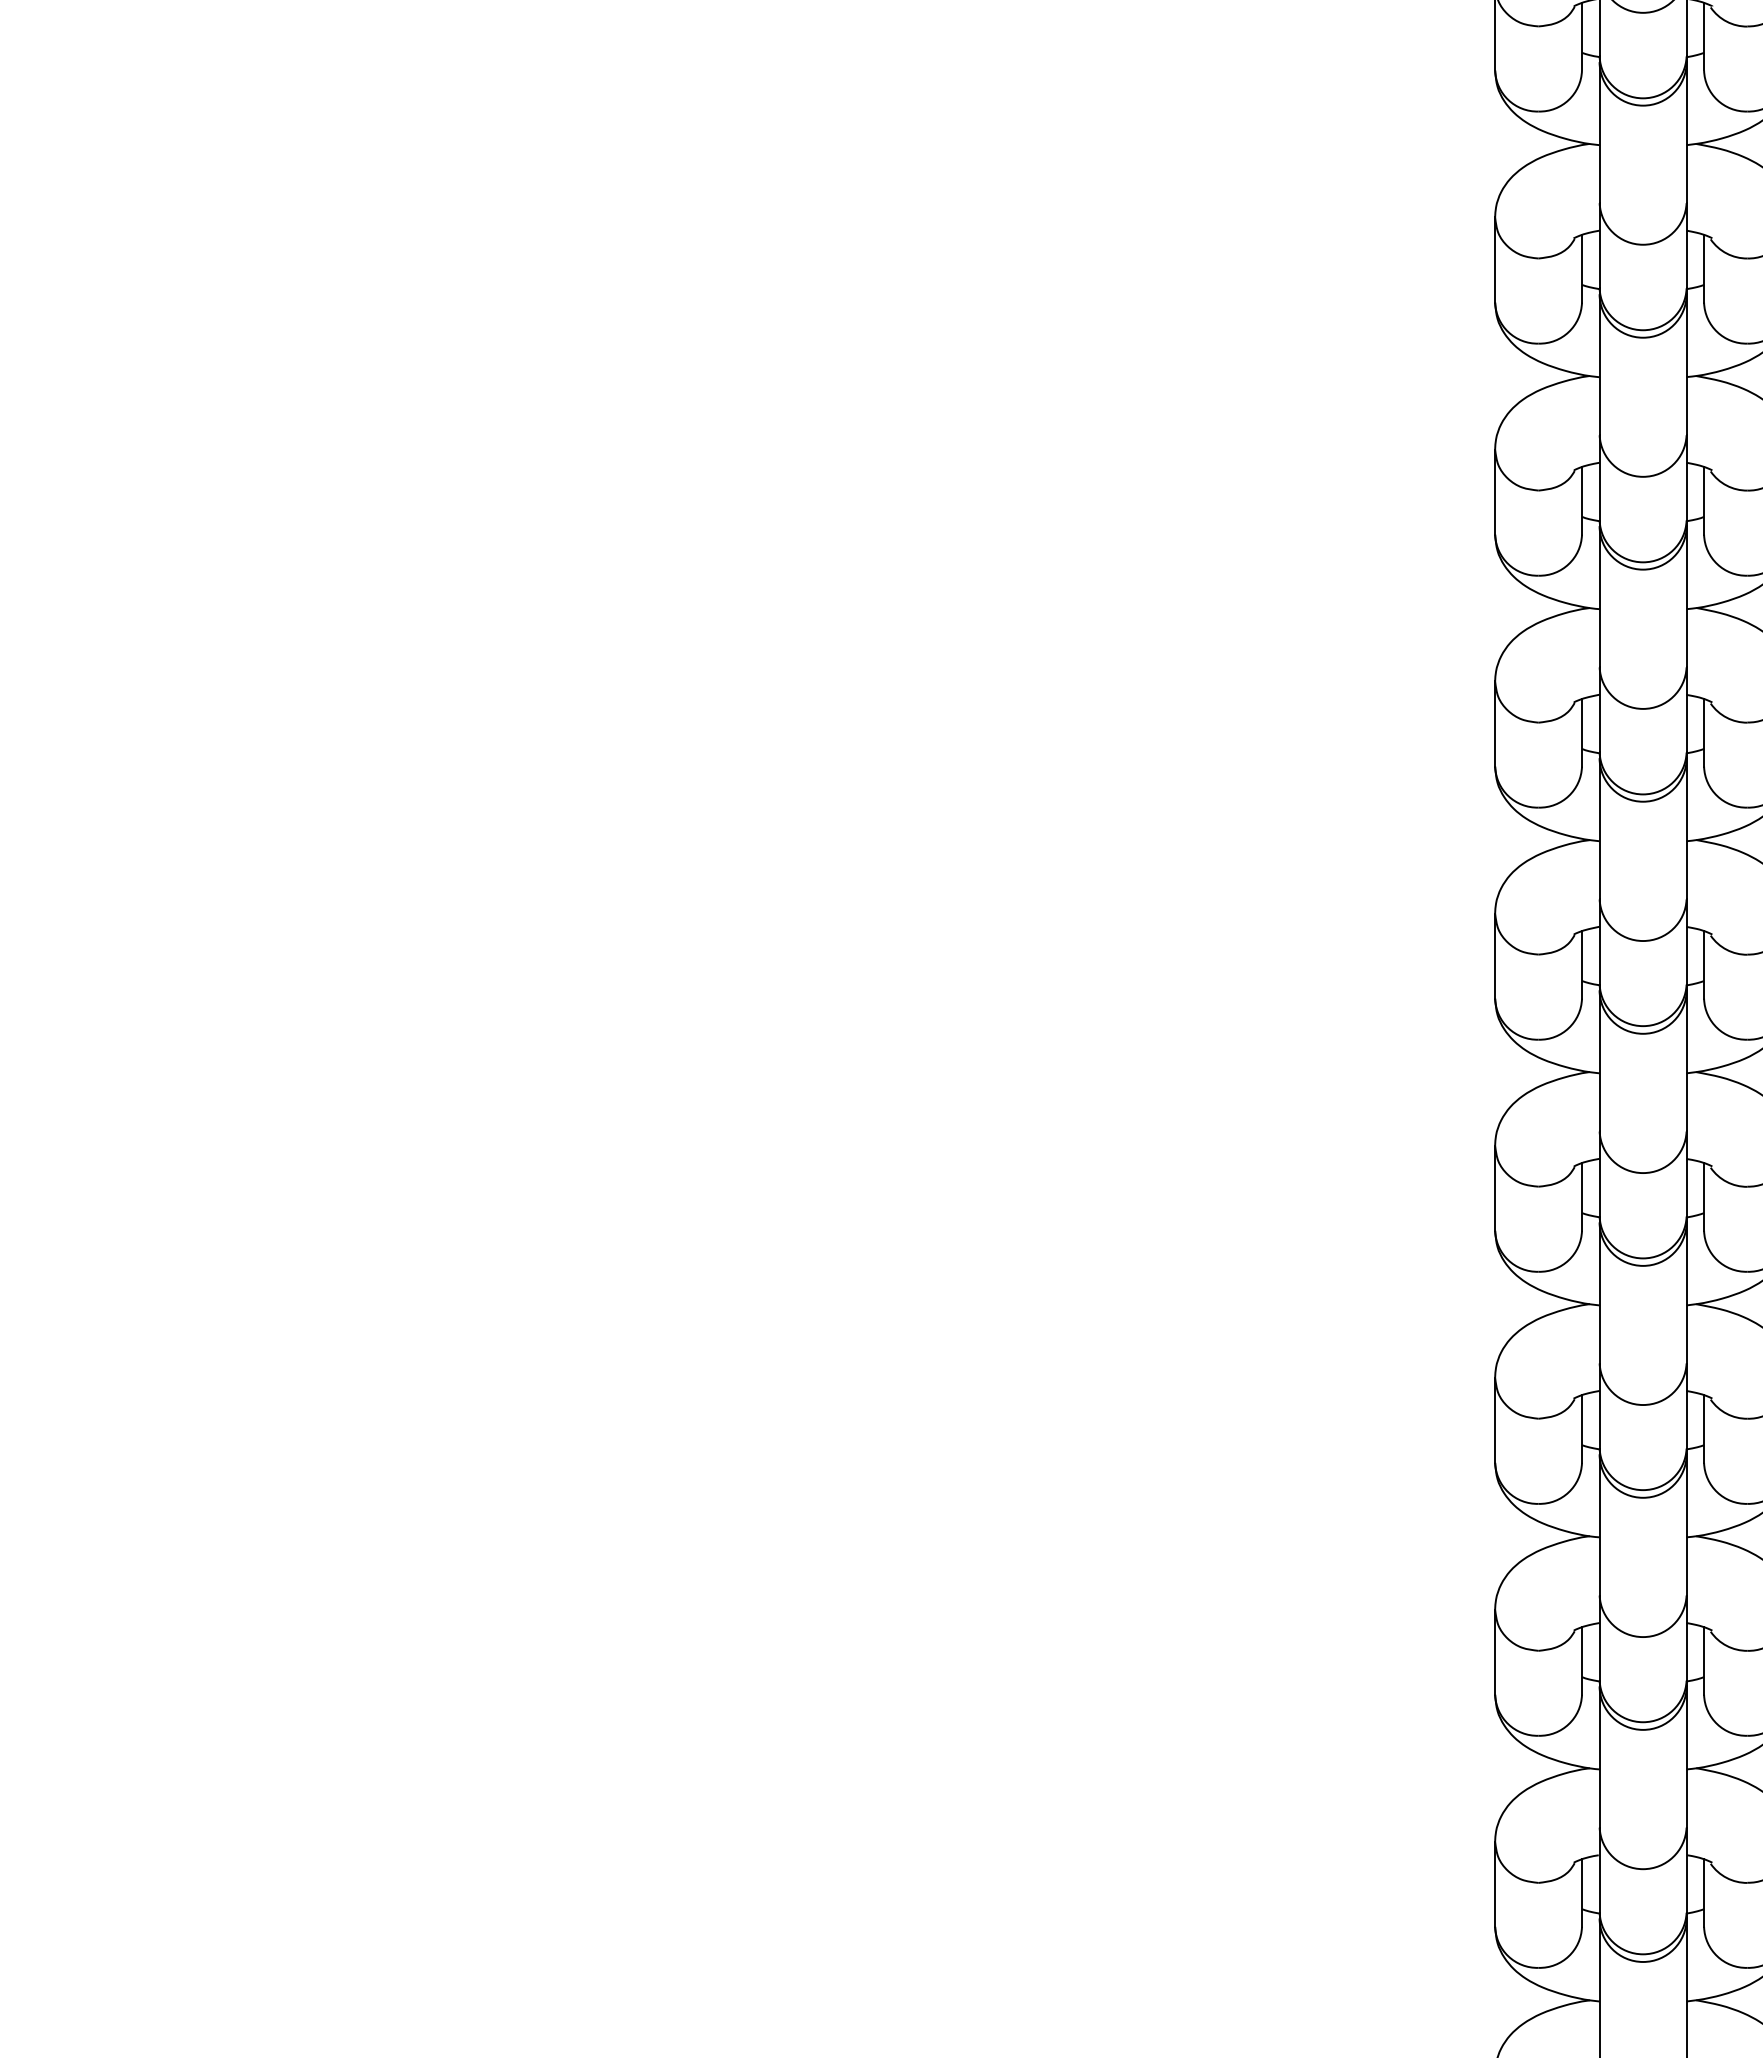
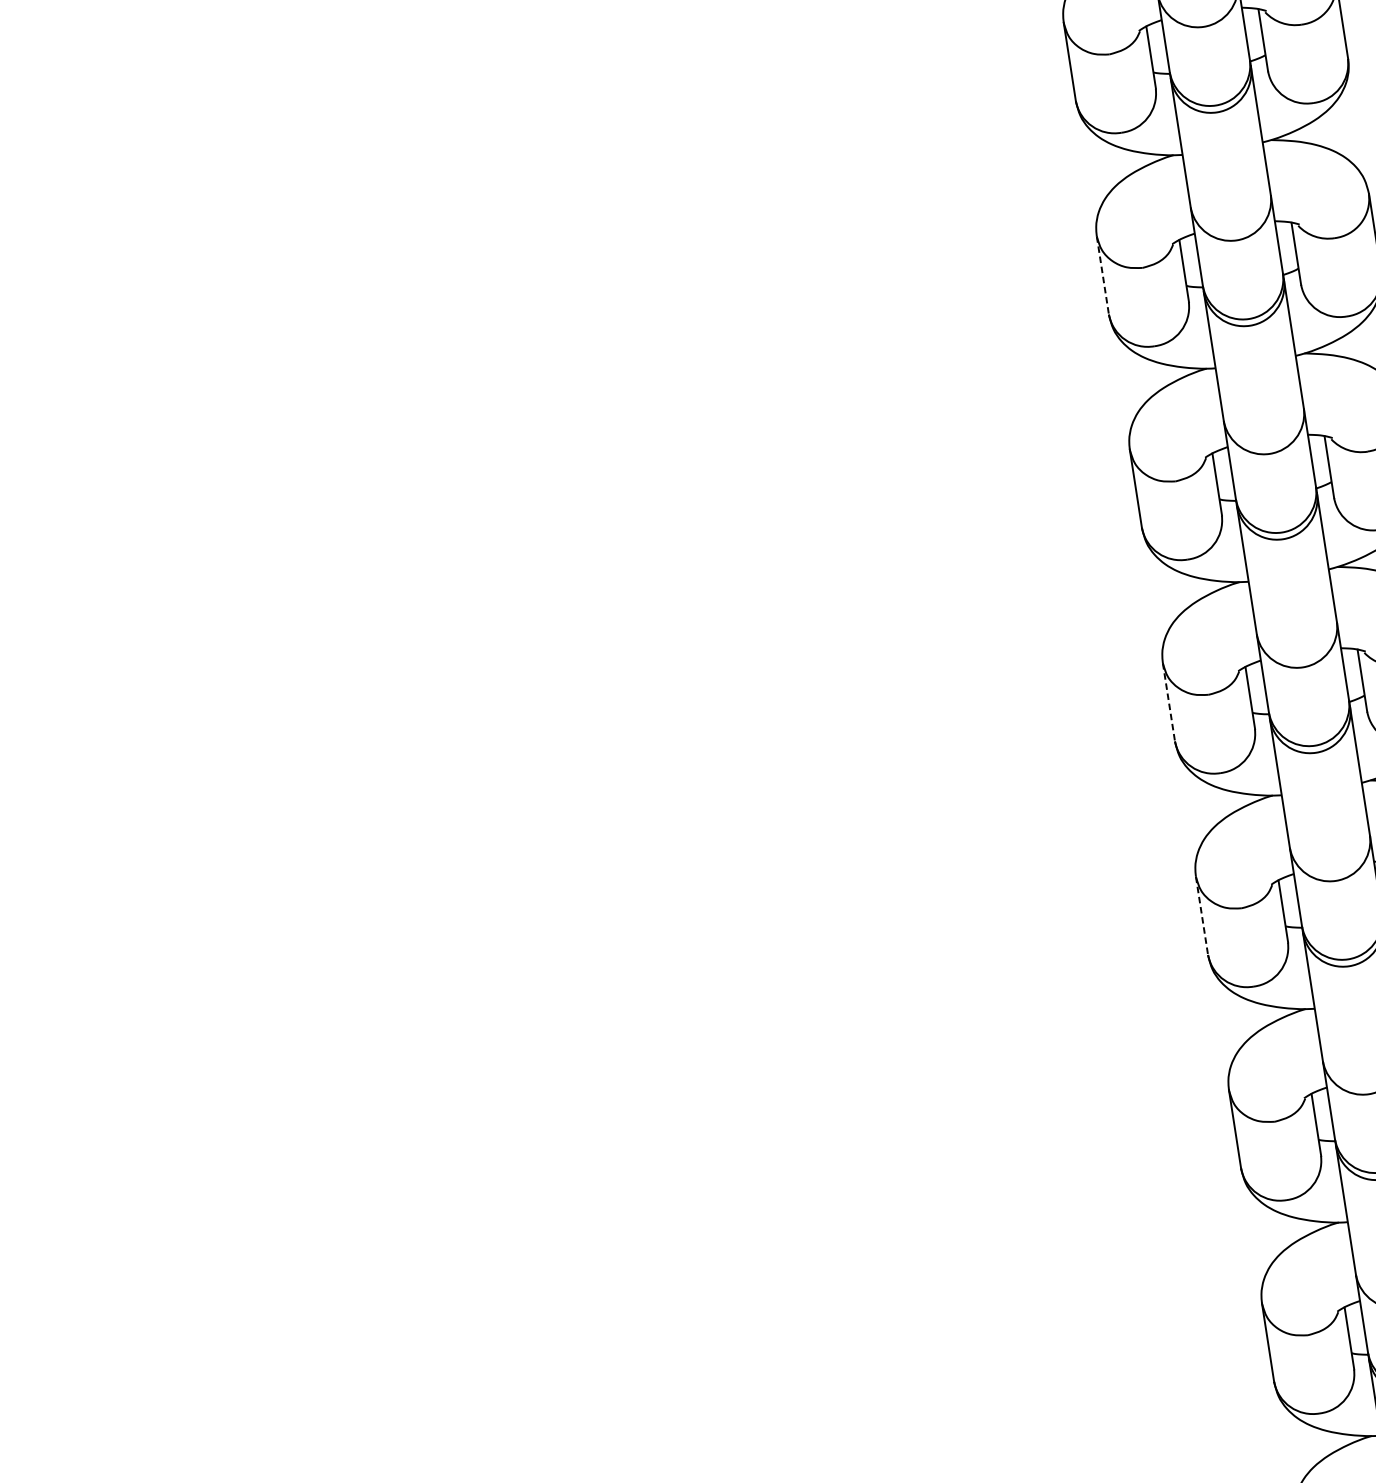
line: (1495, 492) -> (1103, 275), solid -> dashed
line: (1495, 956) -> (1169, 702), solid -> dashed
line: (1495, 1188) -> (1202, 916), solid -> dashed

